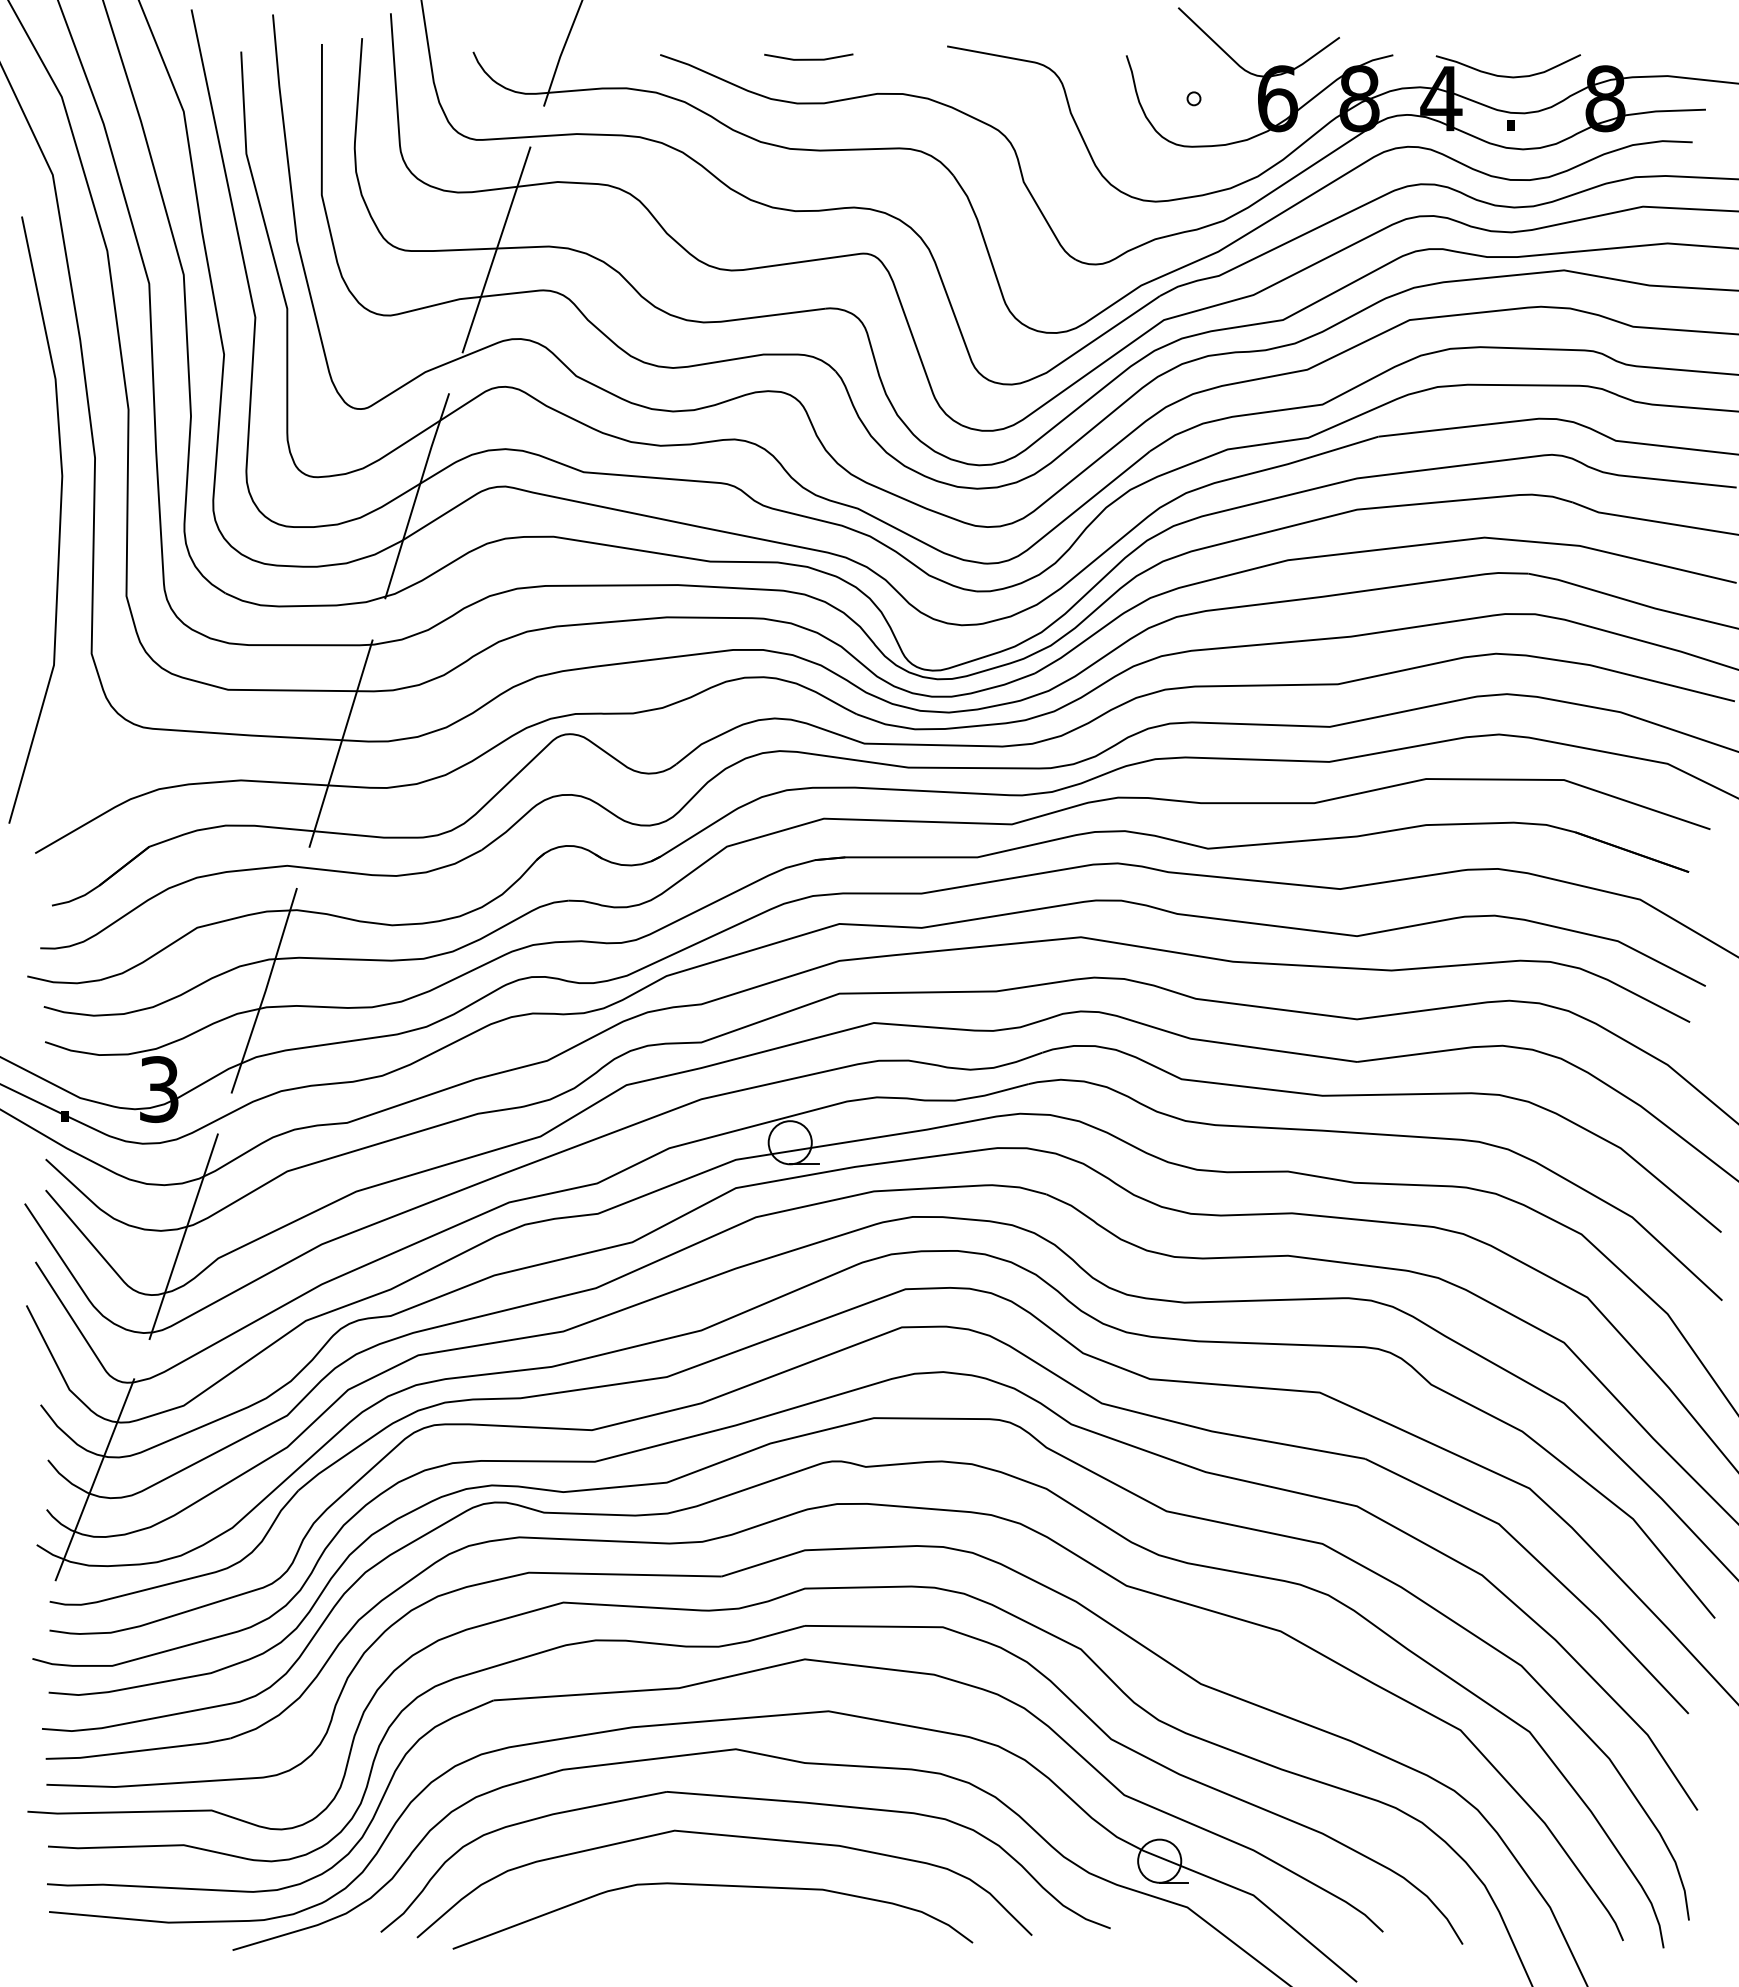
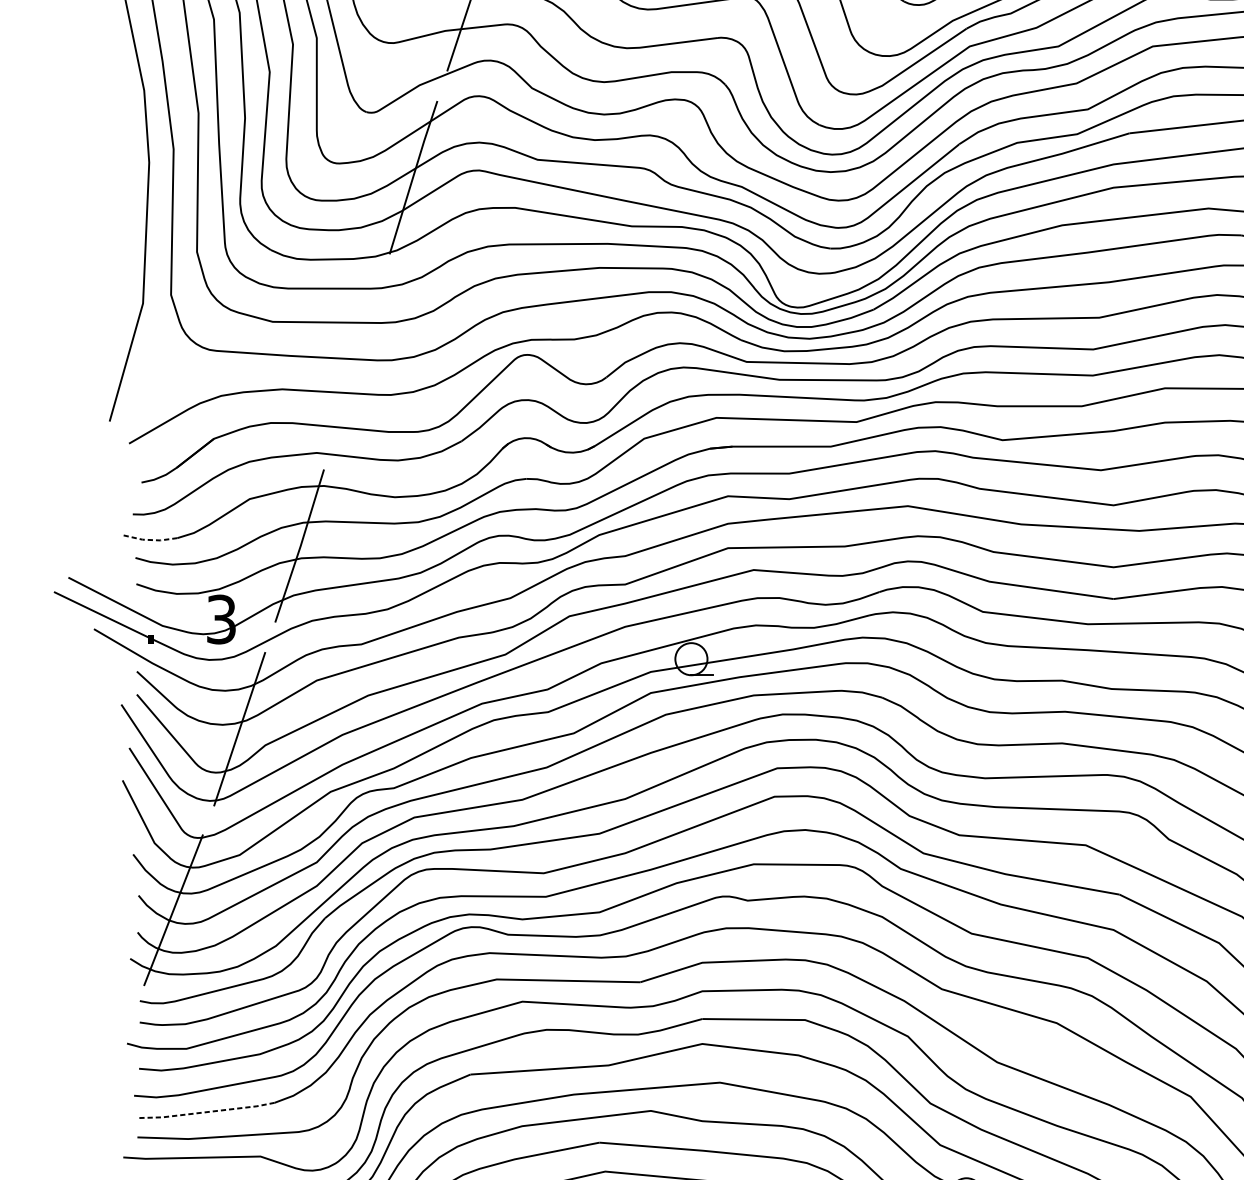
line: (340, 743) -> (356, 361), removed
line: (63, 982) -> (150, 539), solid -> dashed
line: (138, 1751) -> (205, 1112), solid -> dashed

